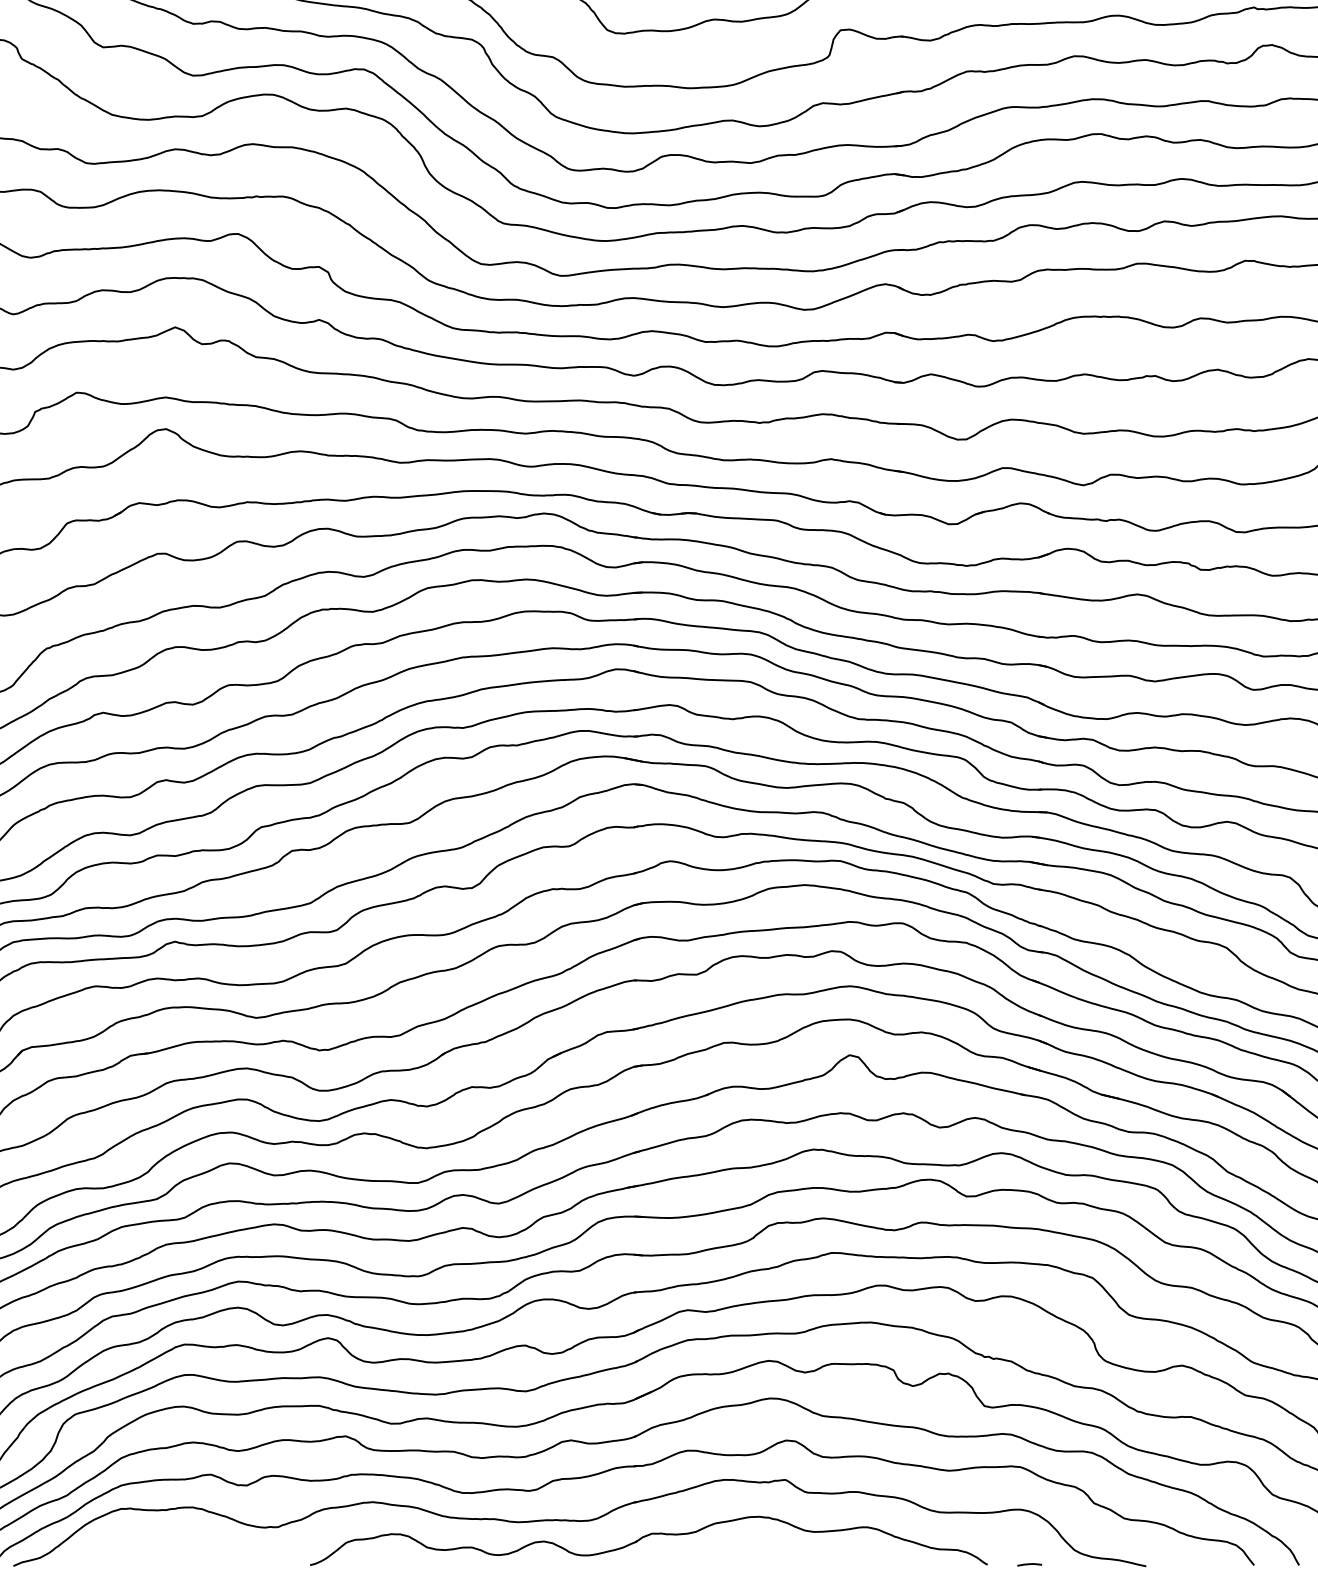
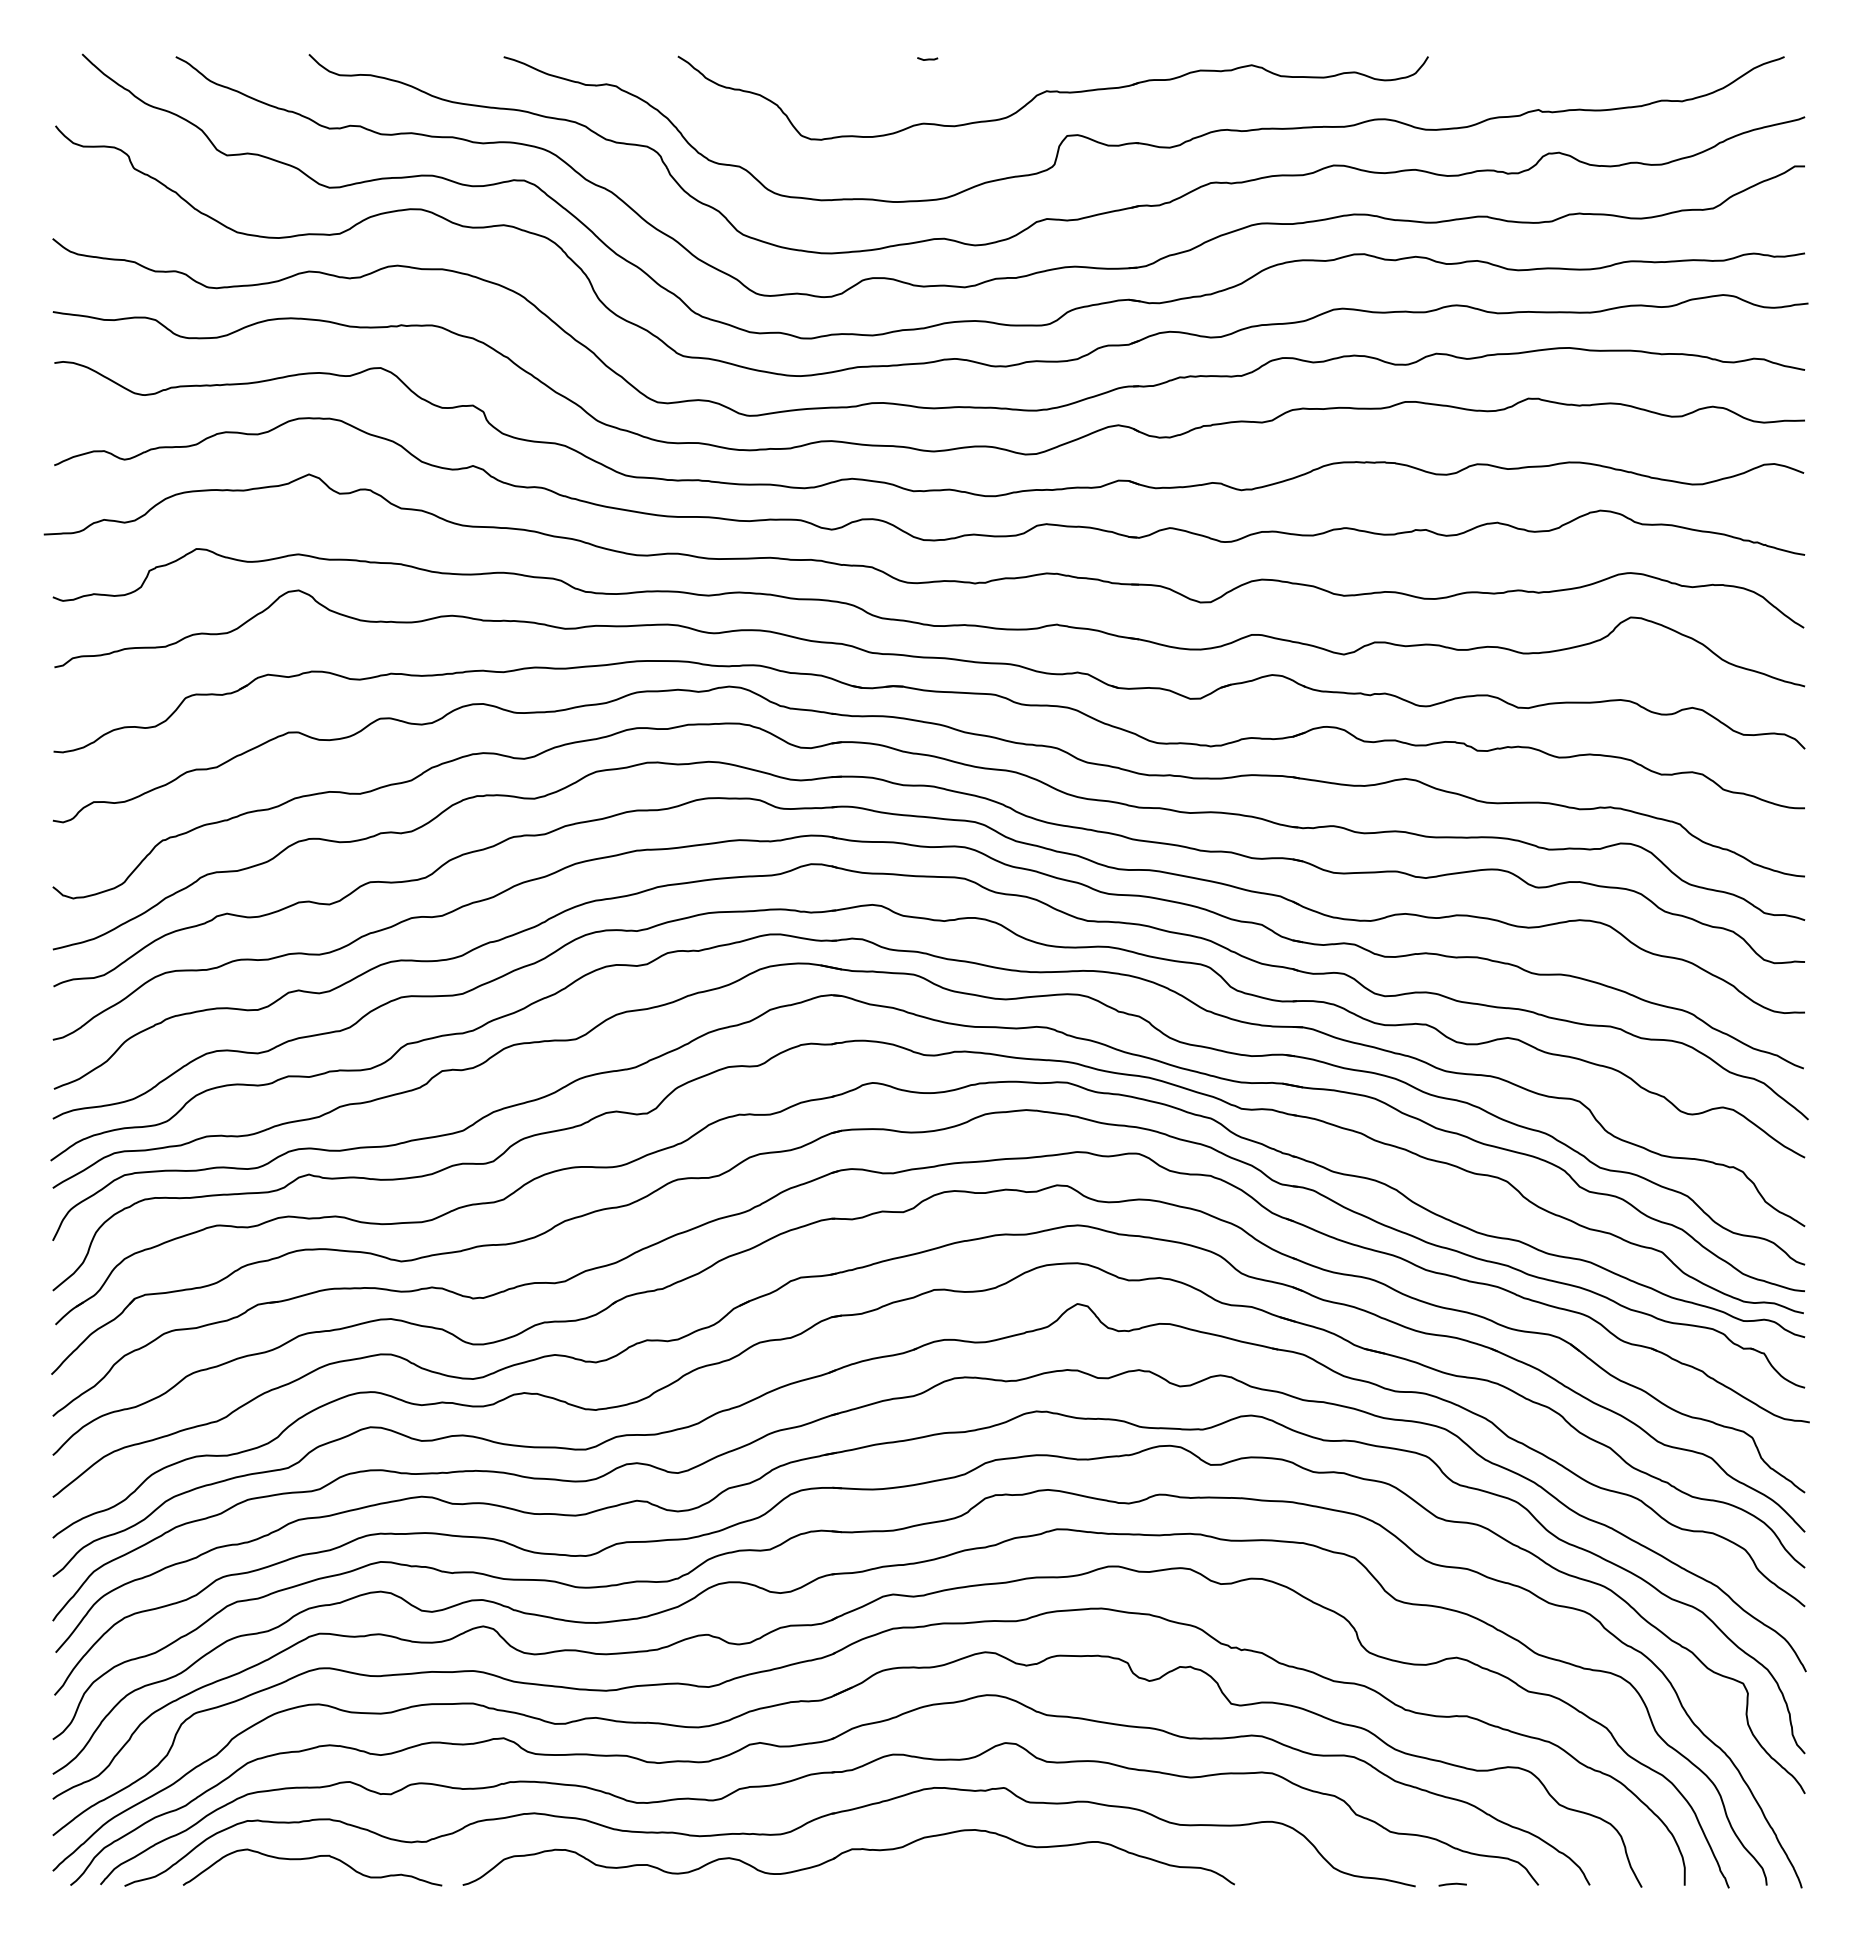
curve: (175, 1542) -> (309, 1859), added
curve: (1029, 1564) -> (1452, 1884), moved

